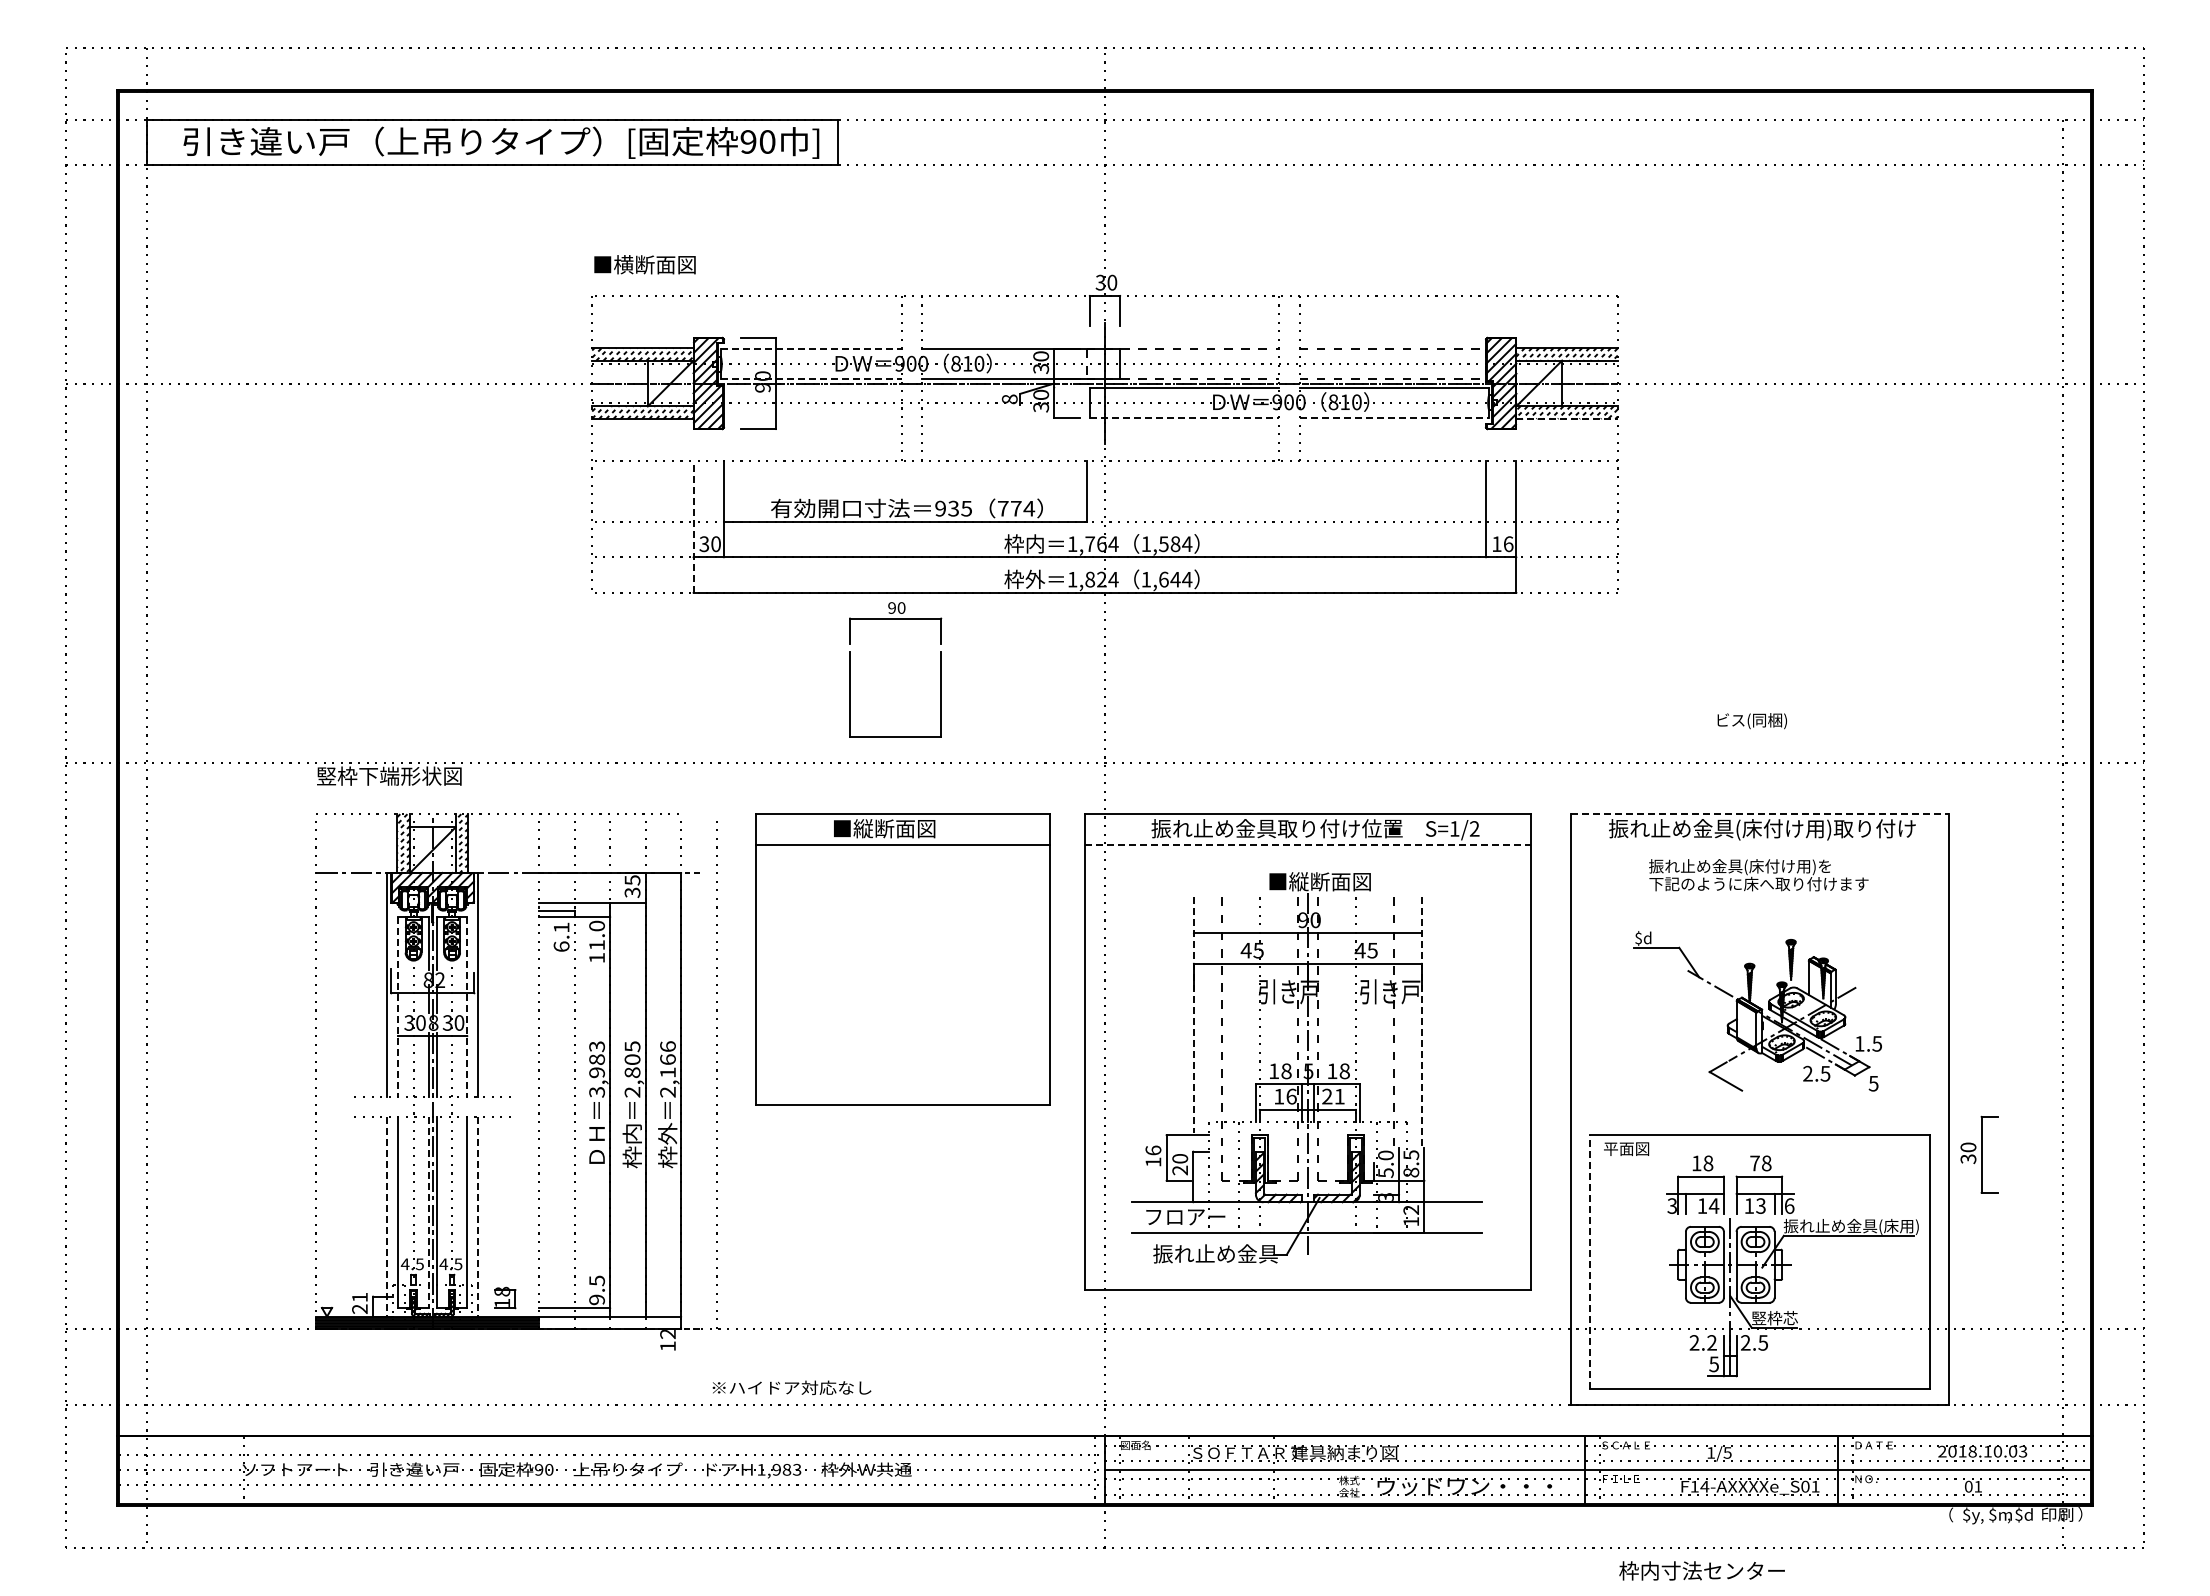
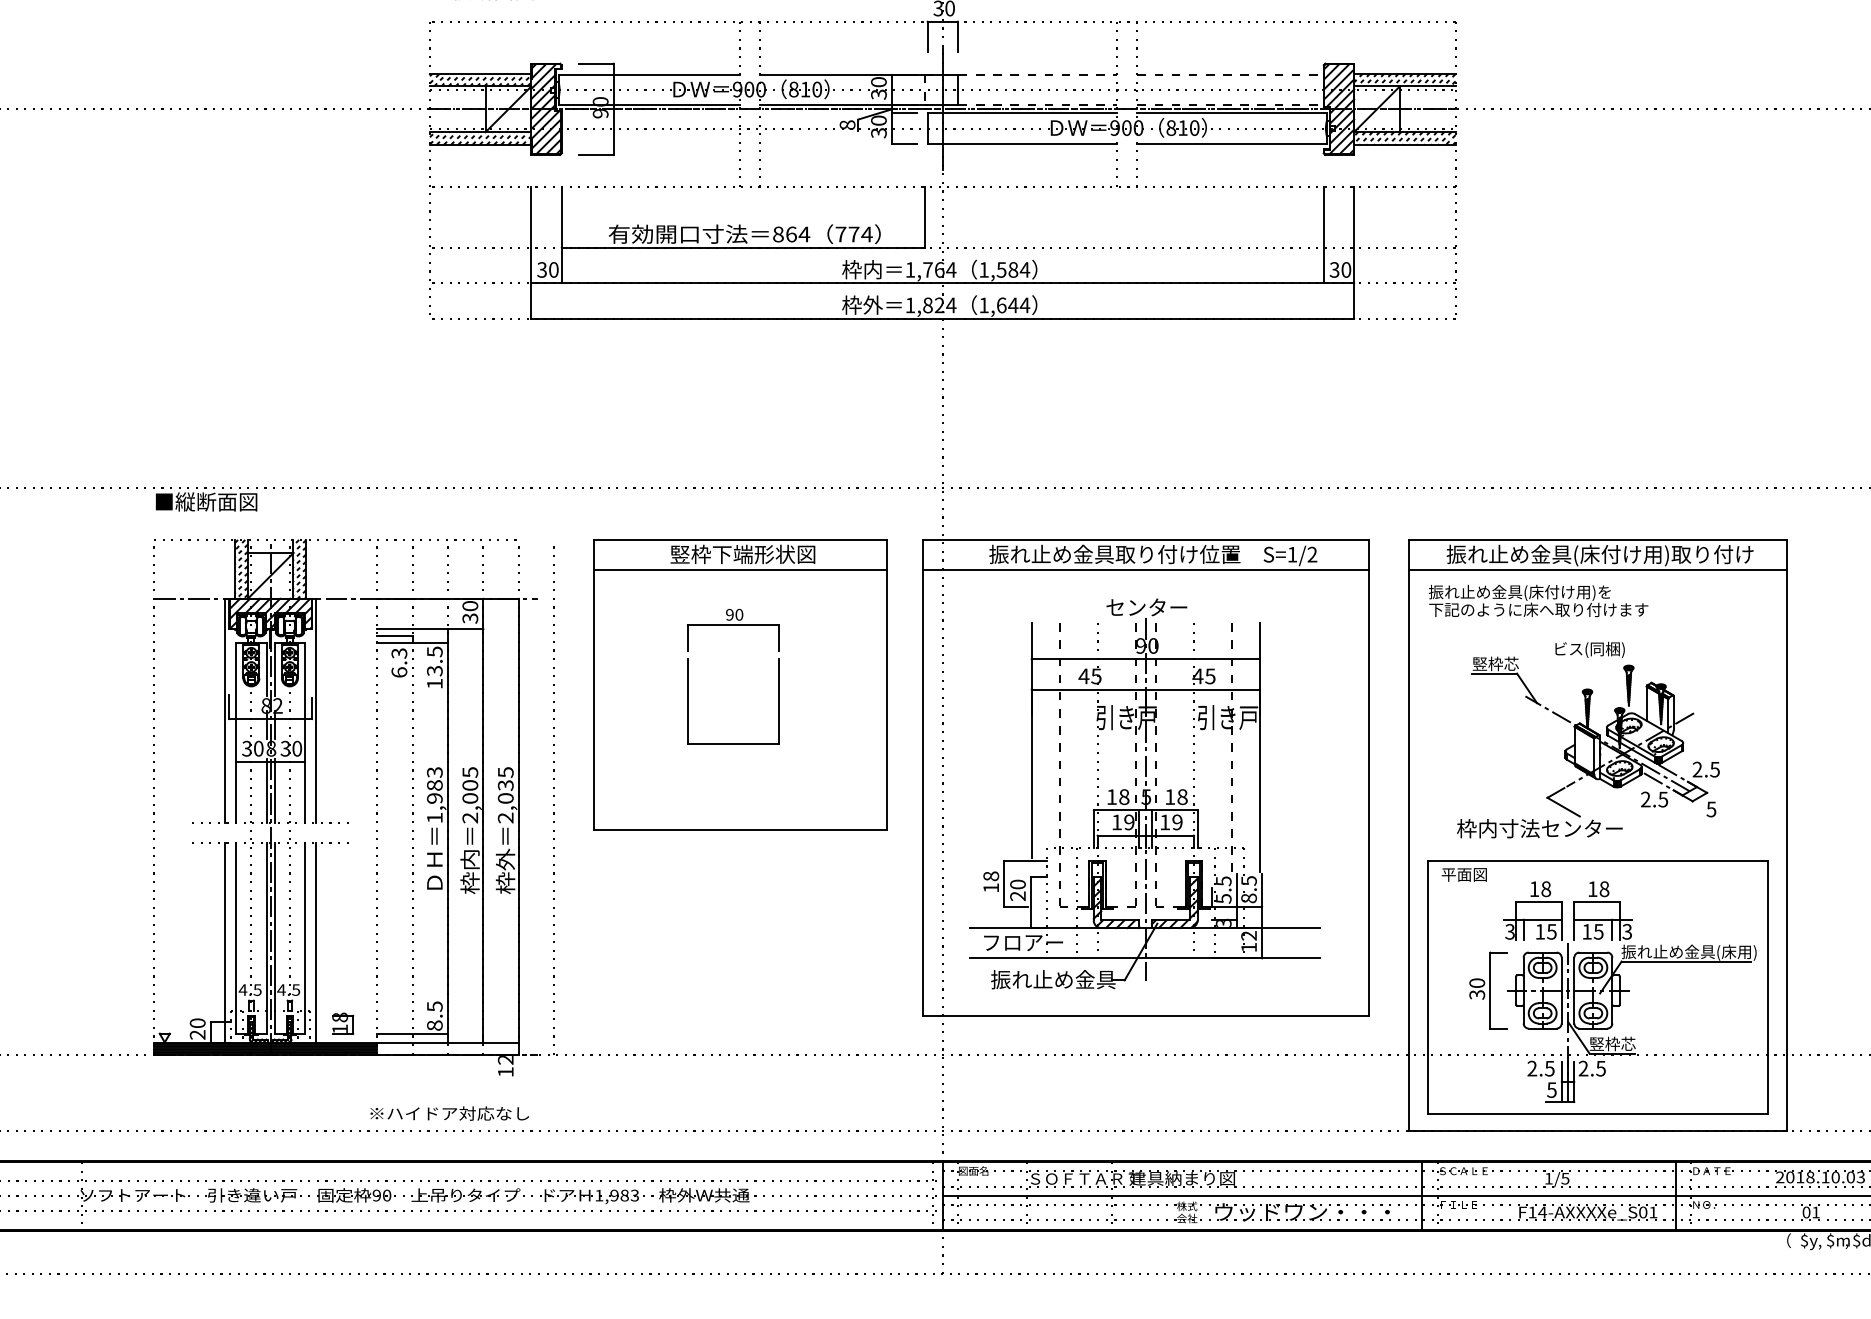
line: (811, 349) -> (649, 75), dashed -> solid
line: (811, 379) -> (649, 105), dashed -> solid
line: (1066, 387) -> (904, 113), added
line: (1184, 417) -> (1022, 143), dashed -> solid
line: (1394, 417) -> (1232, 143), dashed -> solid
line: (1567, 419) -> (1405, 145), dashed -> solid
text: (953, 508) -> (791, 234), 935 -> 864
line: (693, 526) -> (531, 252), dashed -> solid
text: (1502, 544) -> (1340, 270), 16 -> 30
part: (850, 669) -> (688, 676), moved
text: (1751, 721) -> (1589, 650), moved
text: (389, 775) -> (227, 501), 竪枠下端形状図 -> ■縦断面図
line: (1760, 814) -> (1598, 540), dashed -> solid
text: (904, 828) -> (742, 554), ■縦断面図 -> 竪枠下端形状図
line: (1307, 844) -> (1145, 570), dashed -> solid
line: (1760, 844) -> (1598, 570), added
text: (1758, 875) -> (1538, 601), moved
text: (632, 880) -> (470, 606), 35 -> 30
text: (1319, 881) -> (1157, 607), ■縦断面図 -> センター
text: (561, 927) -> (399, 653), 6.1 -> 6.3
text: (596, 935) -> (434, 661), 11.0 -> 13.5
text: (1657, 937) -> (1495, 663), $d -> 竪枠芯
line: (398, 1007) -> (236, 733), dashed -> solid
line: (467, 1007) -> (305, 733), dashed -> solid
line: (1193, 1015) -> (1031, 741), dashed -> solid
line: (1421, 1022) -> (1259, 748), dashed -> solid
text: (1859, 1043) -> (1697, 769), 1.5 -> 2.5
text: (667, 1059) -> (505, 785), 2,166 -> 2,035
text: (632, 1072) -> (470, 798), 2,805 -> 2,005
text: (596, 1092) -> (434, 818), 3,983 -> 1,983
text: (1291, 1096) -> (1129, 822), 16 -> 19
text: (1333, 1096) -> (1171, 822), 21 -> 19
text: (1153, 1150) -> (991, 876), 16 -> 18
part: (1979, 1154) -> (1488, 990), moved
text: (1385, 1155) -> (1223, 881), 5.0 -> 5.5
text: (1754, 1163) -> (1592, 889), 78 -> 18
text: (1713, 1205) -> (1551, 931), 14 -> 15
text: (1760, 1205) -> (1598, 931), 13 -> 15
text: (1789, 1205) -> (1627, 931), 6 -> 3
line: (428, 1212) -> (266, 938), dashed -> solid
line: (387, 1217) -> (225, 943), dashed -> solid
line: (478, 1217) -> (316, 943), dashed -> solid
line: (1590, 1261) -> (1428, 987), dashed -> solid
text: (359, 1297) -> (197, 1023), 21 -> 20
text: (596, 1299) -> (434, 1025), 9.5 -> 8.5
text: (1711, 1342) -> (1549, 1068), 2.2 -> 2.5
text: (791, 1387) -> (449, 1113), moved
text: (1701, 1570) -> (1539, 828), moved

